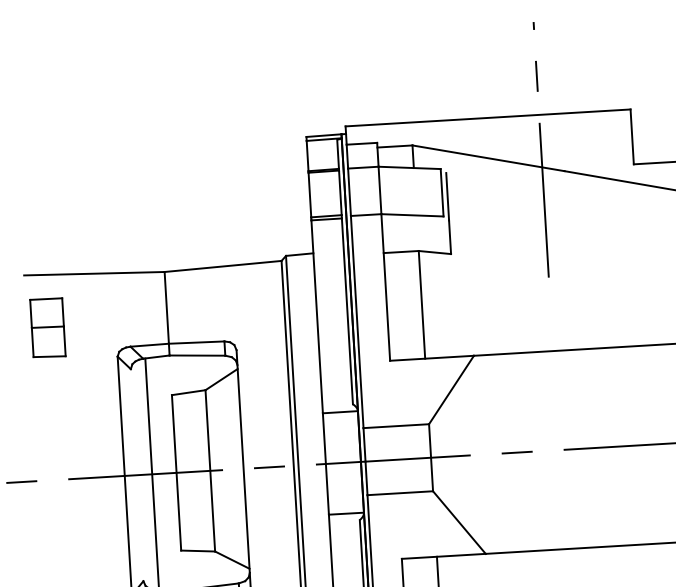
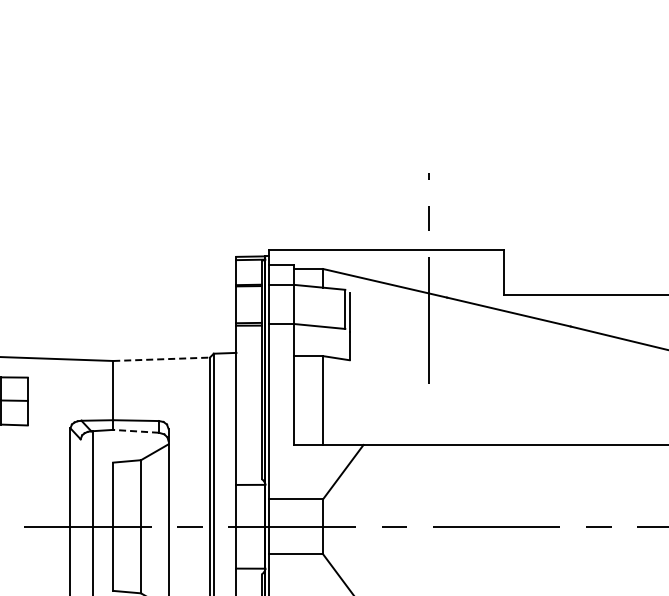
line: (224, 266) -> (162, 359), solid -> dashed
line: (197, 355) -> (136, 431), solid -> dashed

